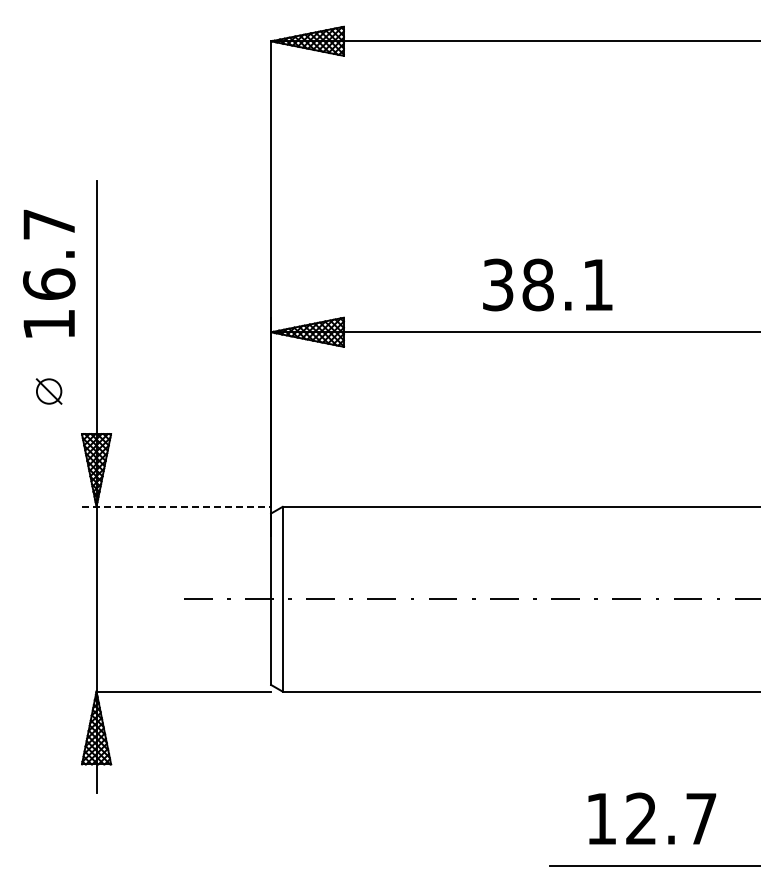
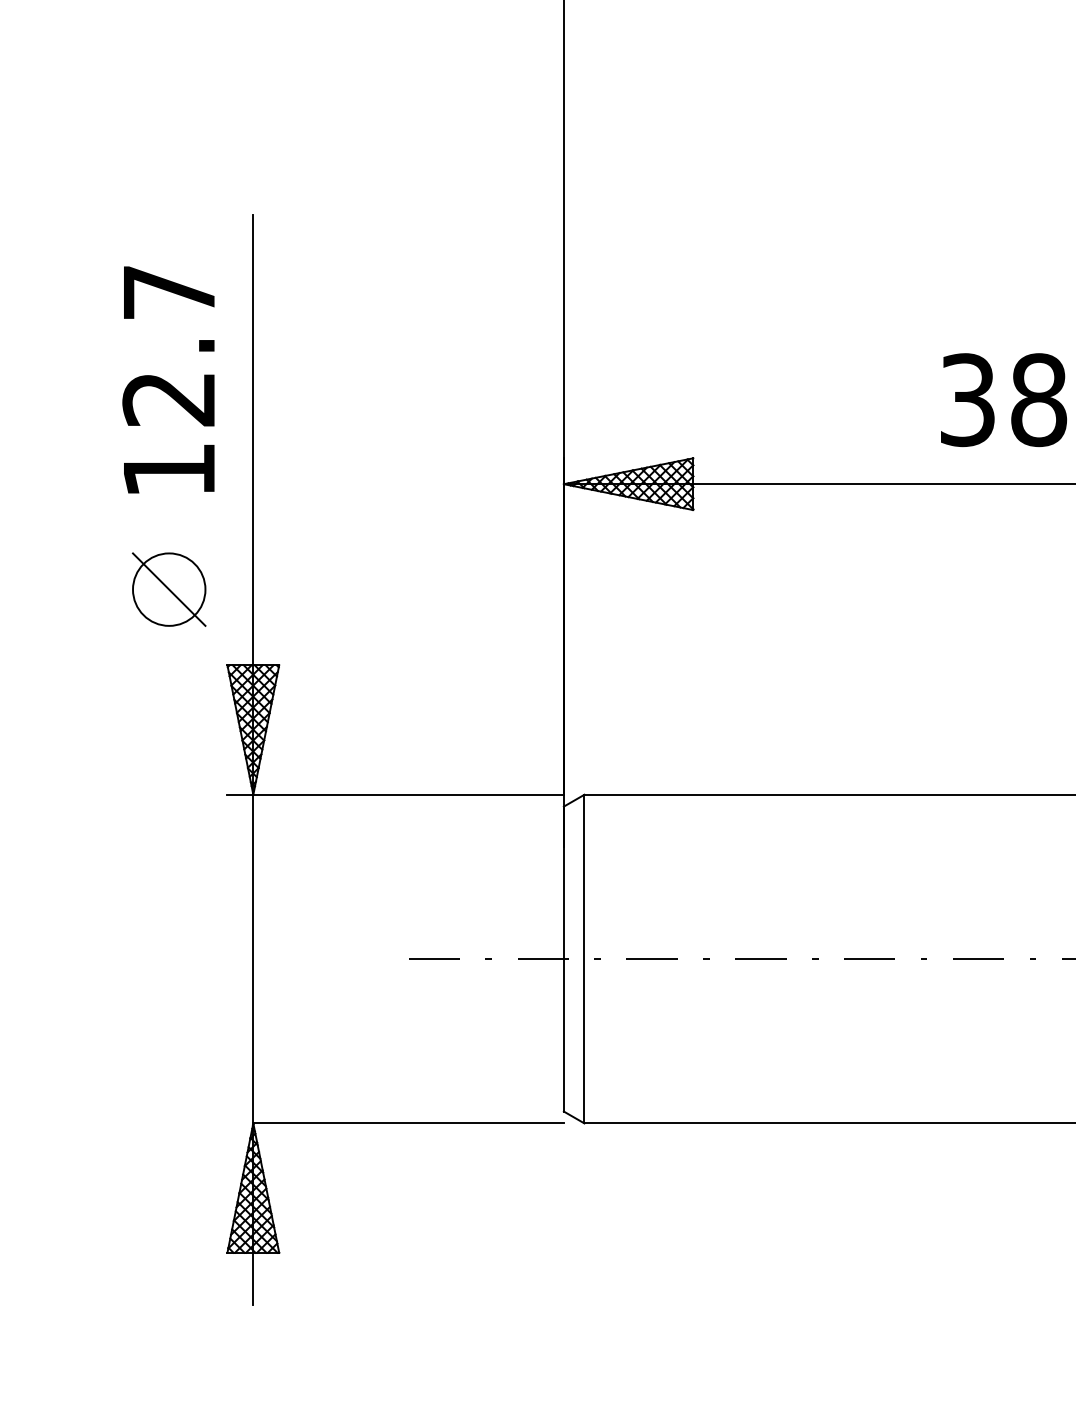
text: (49, 283) -> (169, 397), 16.7 -> 12.7
part: (48, 391) -> (167, 589), size x1.67
line: (176, 506) -> (395, 794), dashed -> solid

